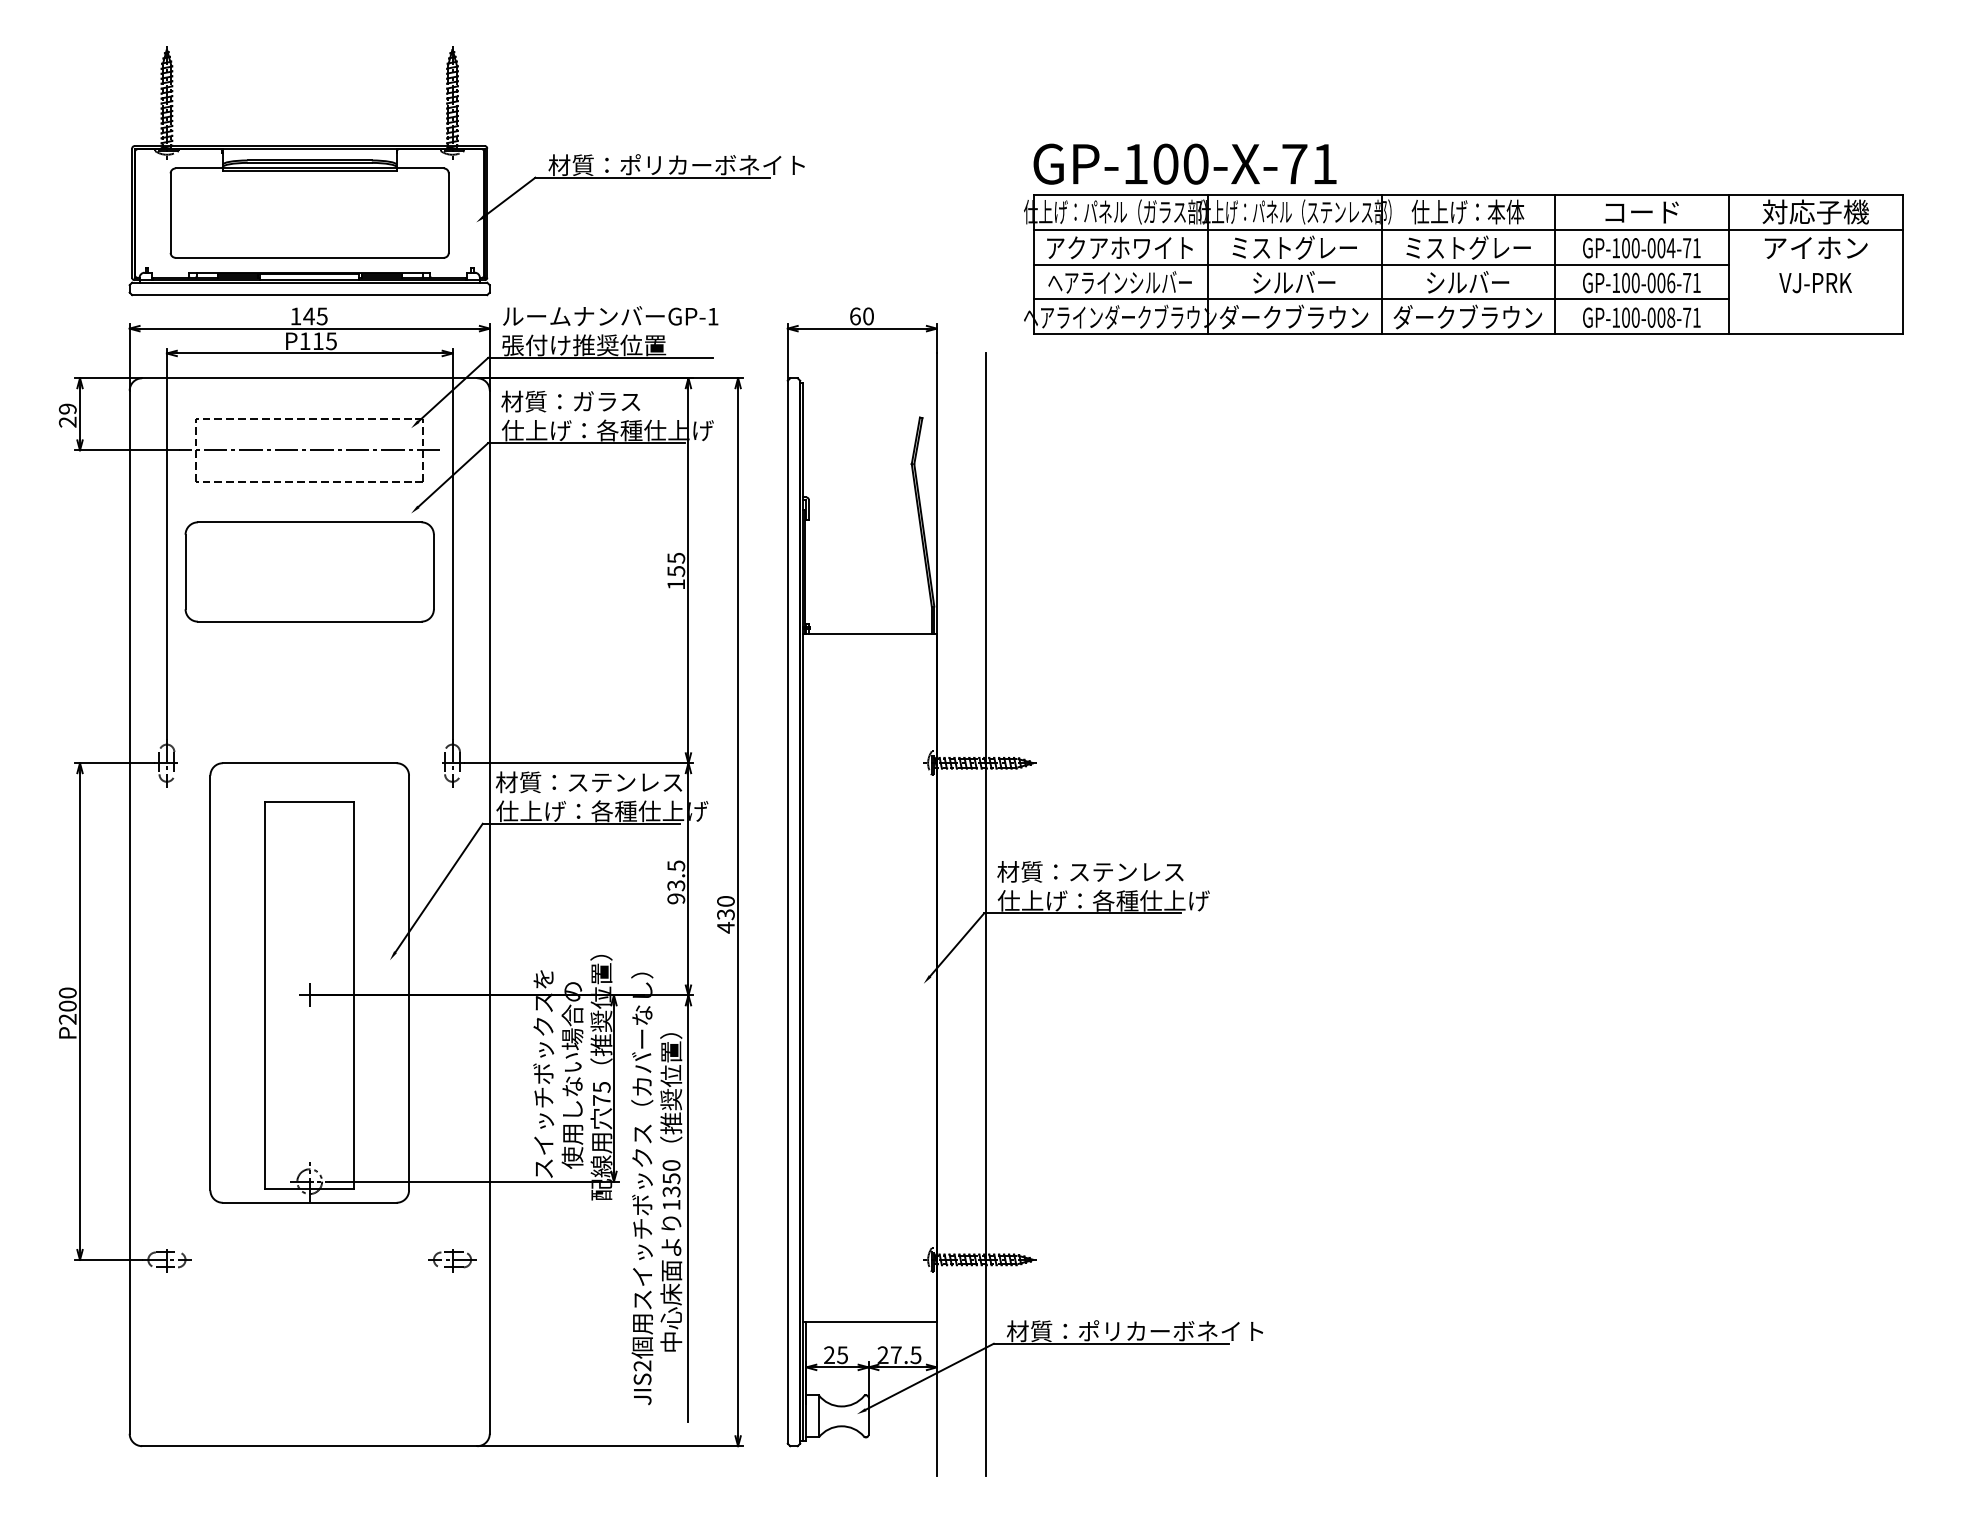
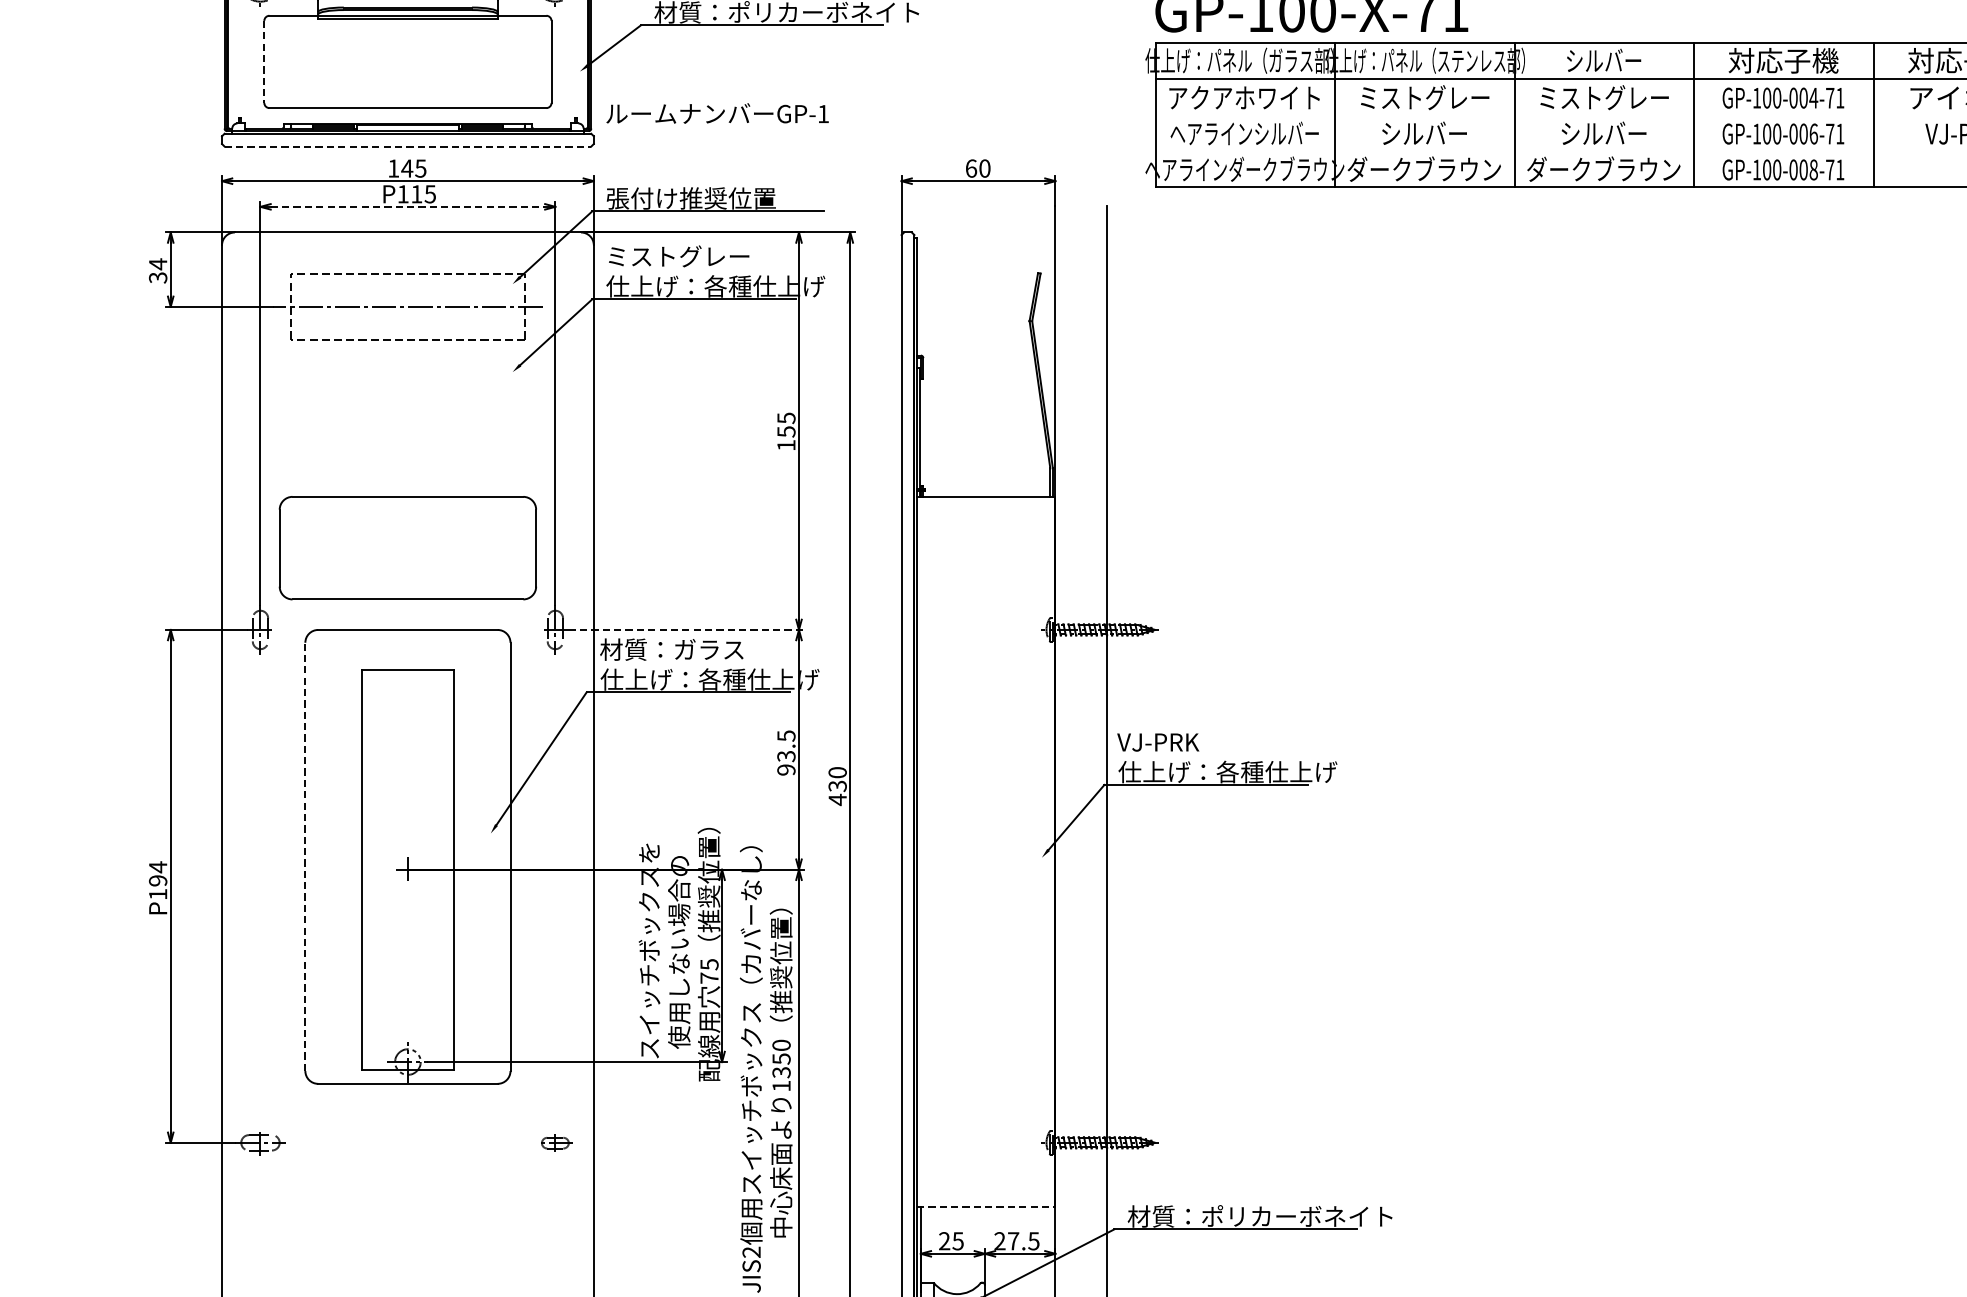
text: (1467, 211) -> (1603, 60), 仕上げ：本体 -> シルバー
text: (1641, 211) -> (1783, 60), コード -> 対応子機
line: (170, 213) -> (264, 62), solid -> dashed
line: (1381, 264) -> (1514, 114), removed
line: (309, 295) -> (407, 146), solid -> dashed
line: (1381, 299) -> (1514, 151), removed
text: (610, 315) -> (717, 112), moved
line: (309, 353) -> (407, 206), solid -> dashed
text: (570, 401) -> (677, 256), 材質：ガラス -> ミストグレー
text: (67, 415) -> (157, 270), 29 -> 34
part: (309, 571) -> (407, 547), moved
line: (579, 763) -> (686, 630), solid -> dashed
text: (625, 782) -> (733, 649), 材質：ステンレス -> 材質：ガラス
text: (1089, 871) -> (1213, 741), 材質：ステンレス -> VJ-PRK
line: (210, 982) -> (305, 856), solid -> dashed
text: (67, 1005) -> (157, 880), P200 -> P194
part: (452, 1260) -> (555, 1143), size x0.7
line: (870, 1322) -> (986, 1207), solid -> dashed

